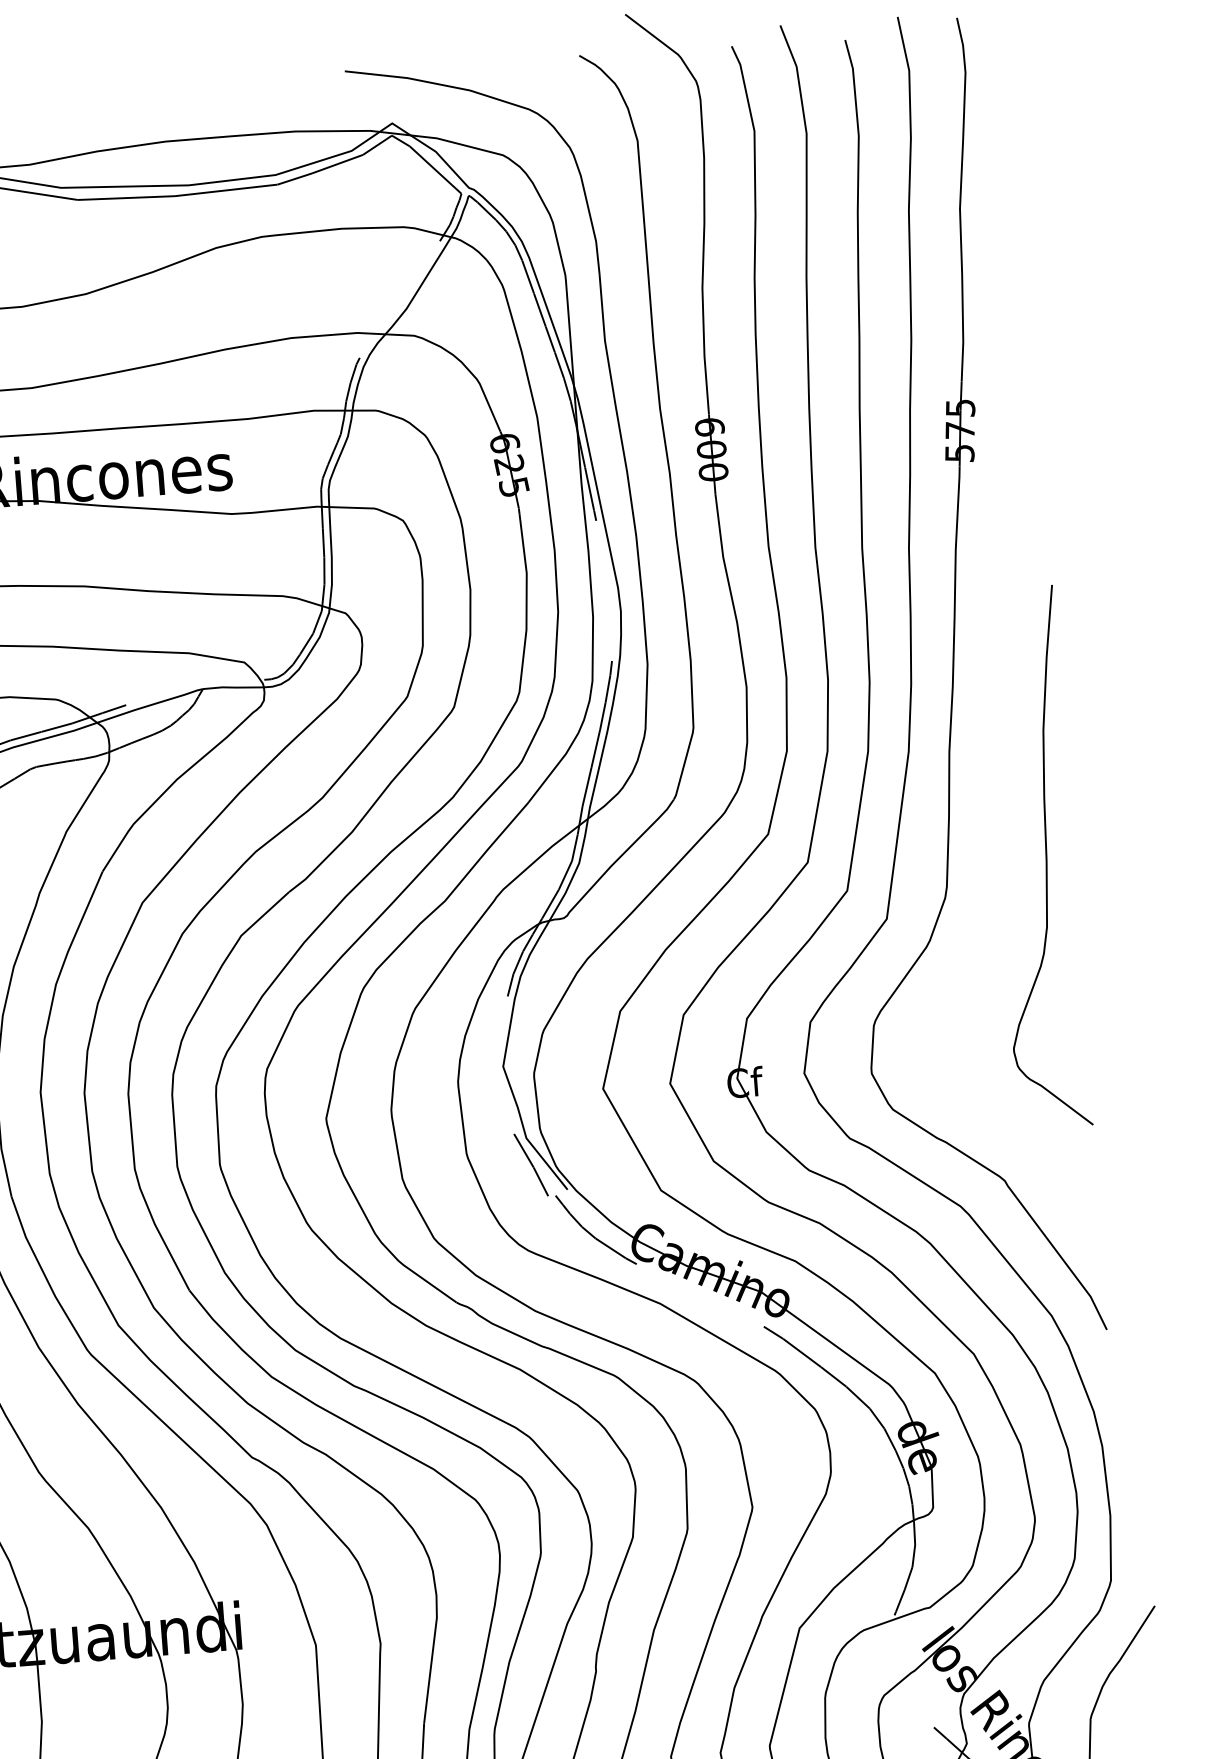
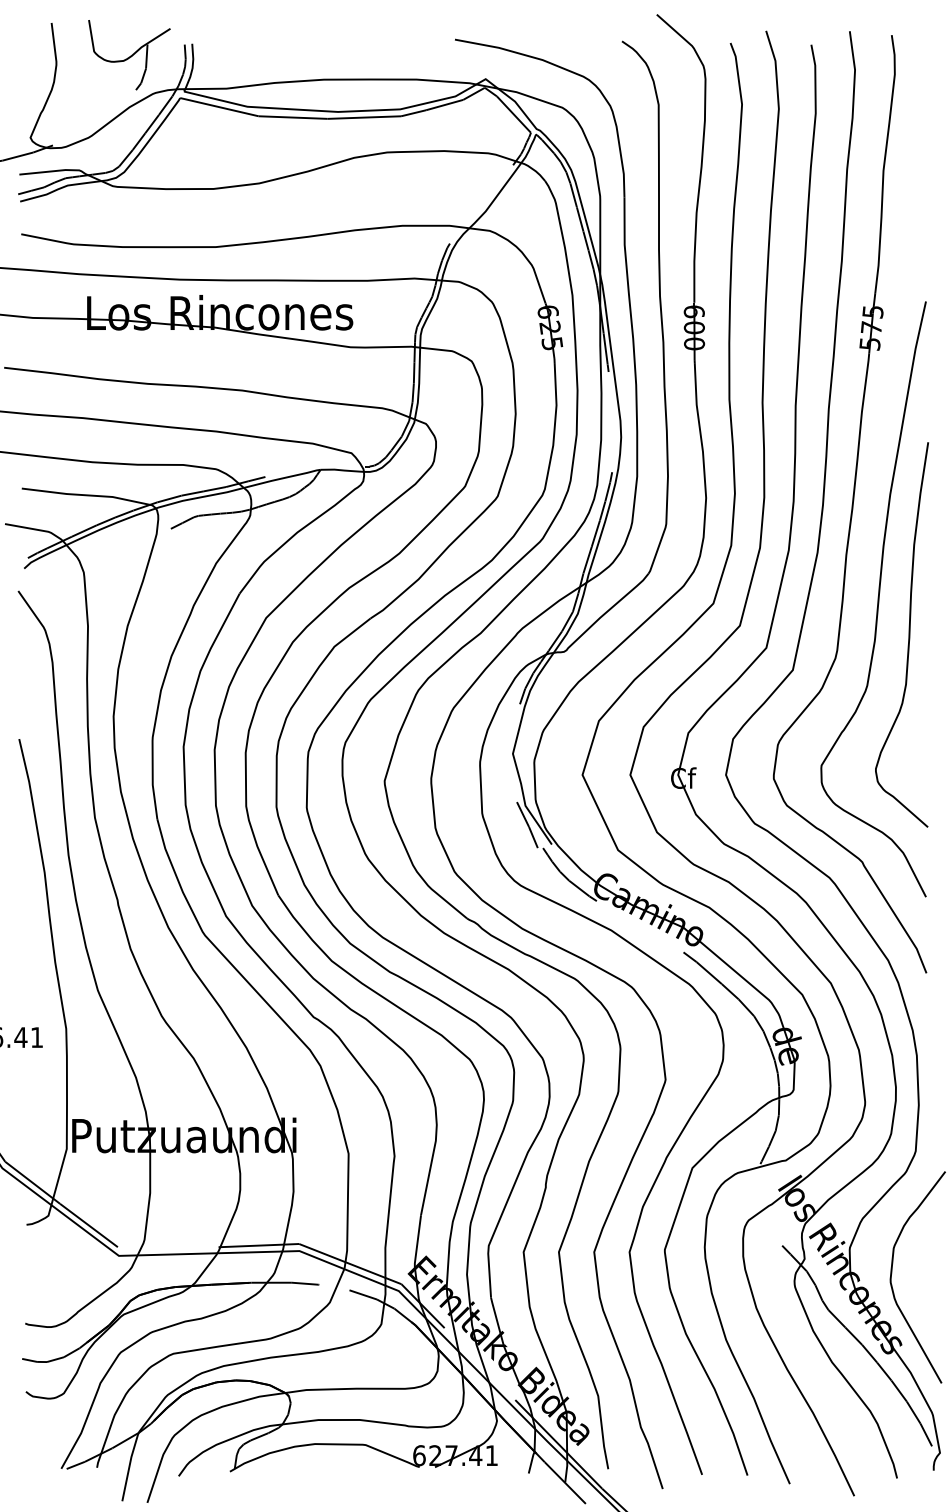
curve: (997, 810) -> (877, 599), added

